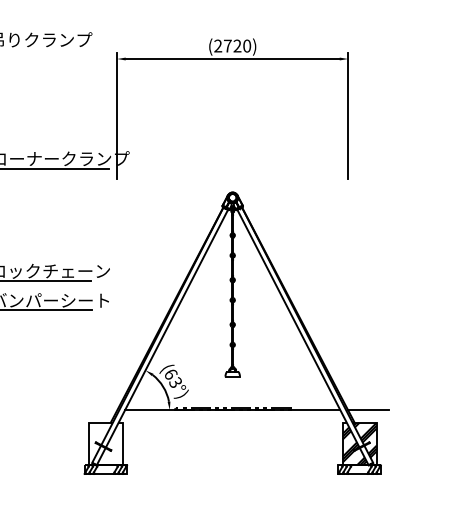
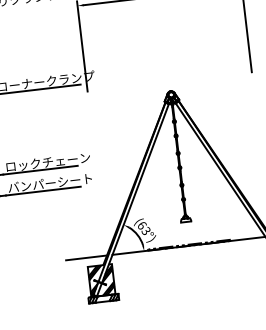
line: (88, 410) -> (86, 258), added
hatch: (97, 443) -> (95, 280), added
hatch: (113, 444) -> (107, 280), added

